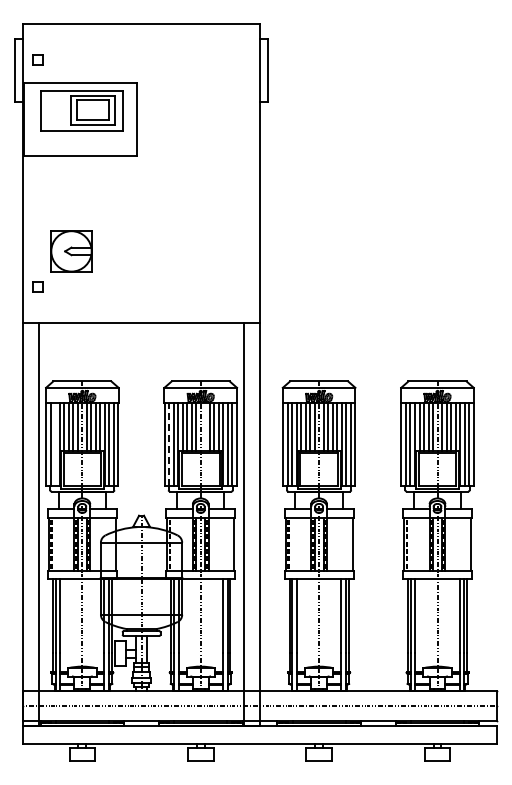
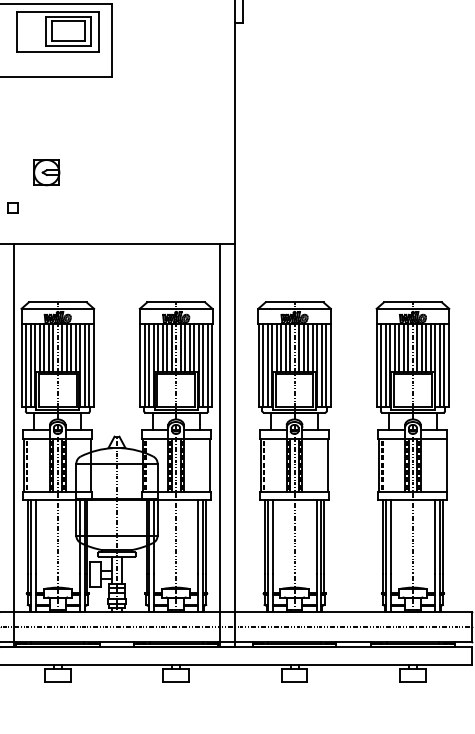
part: (70, 251) -> (45, 172), size x0.62
line: (205, 426) -> (180, 347), added
line: (55, 444) -> (30, 365), added
line: (169, 444) -> (144, 365), dashed -> solid

